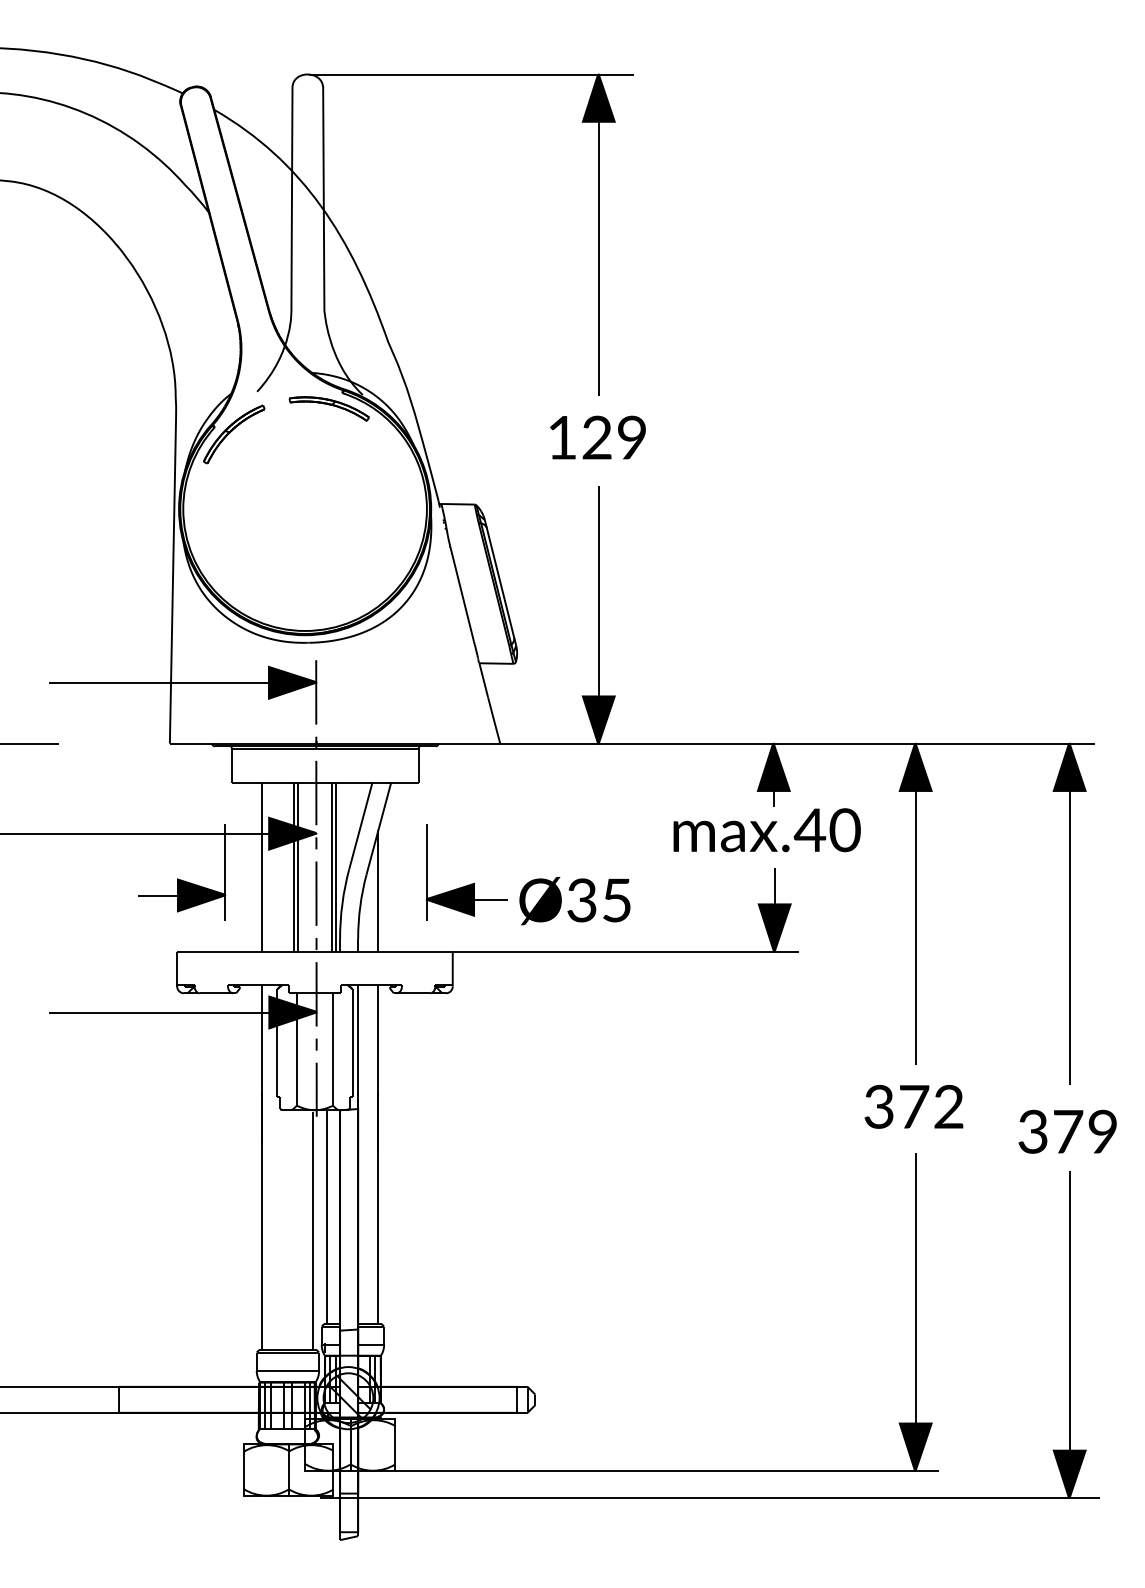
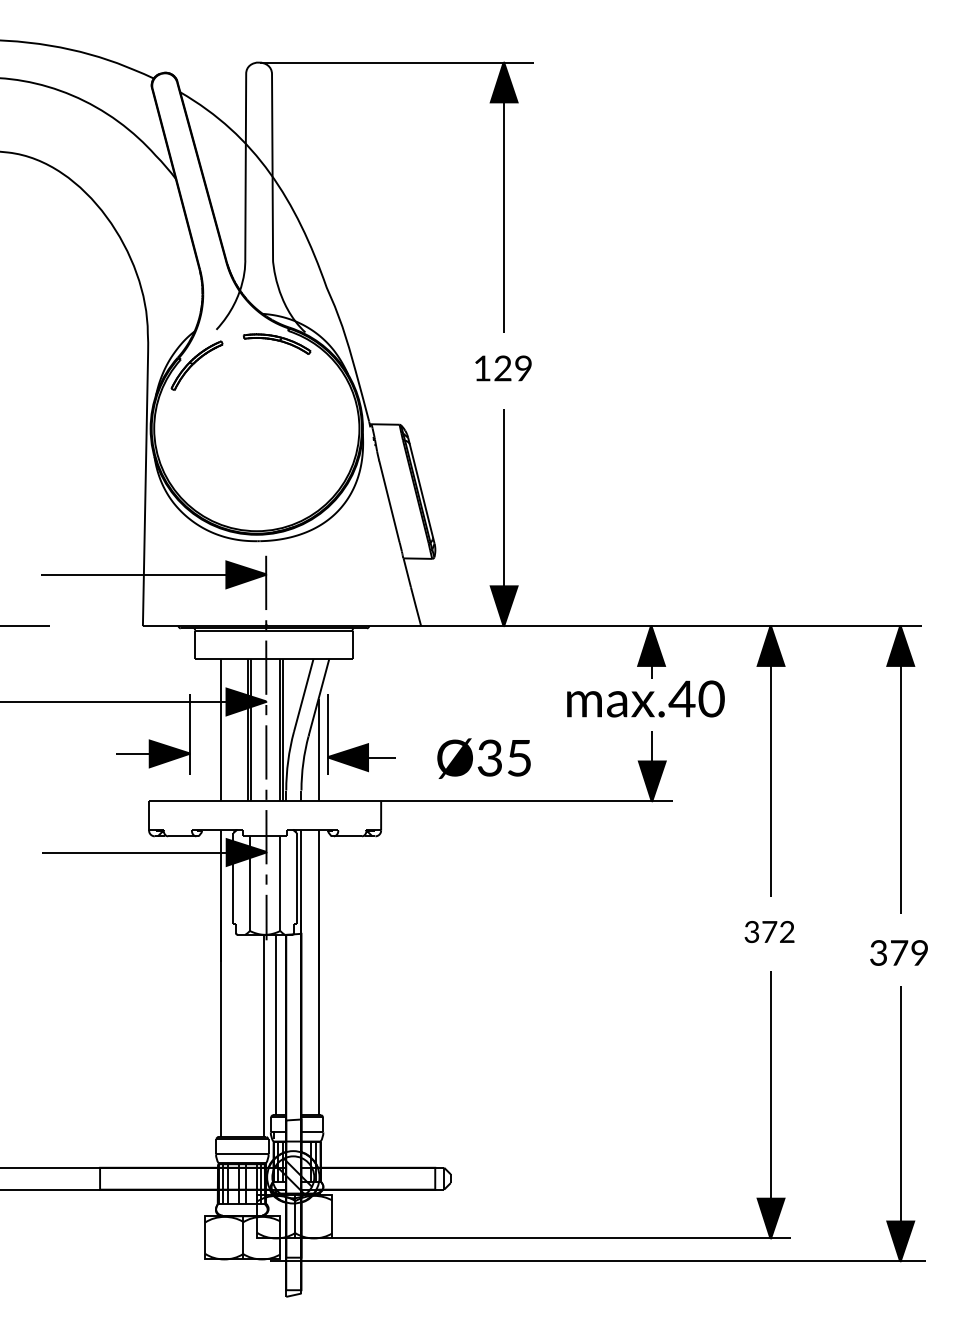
part: (598, 437) -> (503, 368), size x0.7
part: (468, 884) -> (363, 744), moved
part: (913, 1106) -> (769, 931), size x0.6
part: (1067, 1131) -> (898, 952), size x0.7

